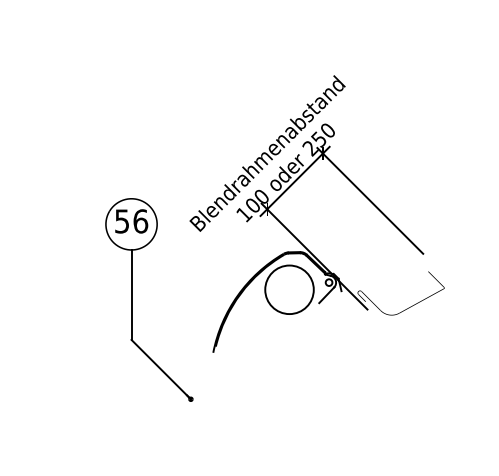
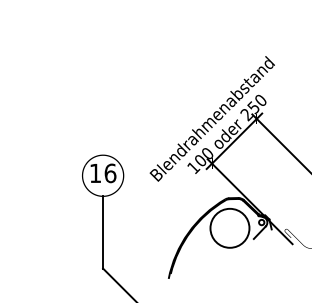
text: (121, 221) -> (95, 173), 56 -> 16

